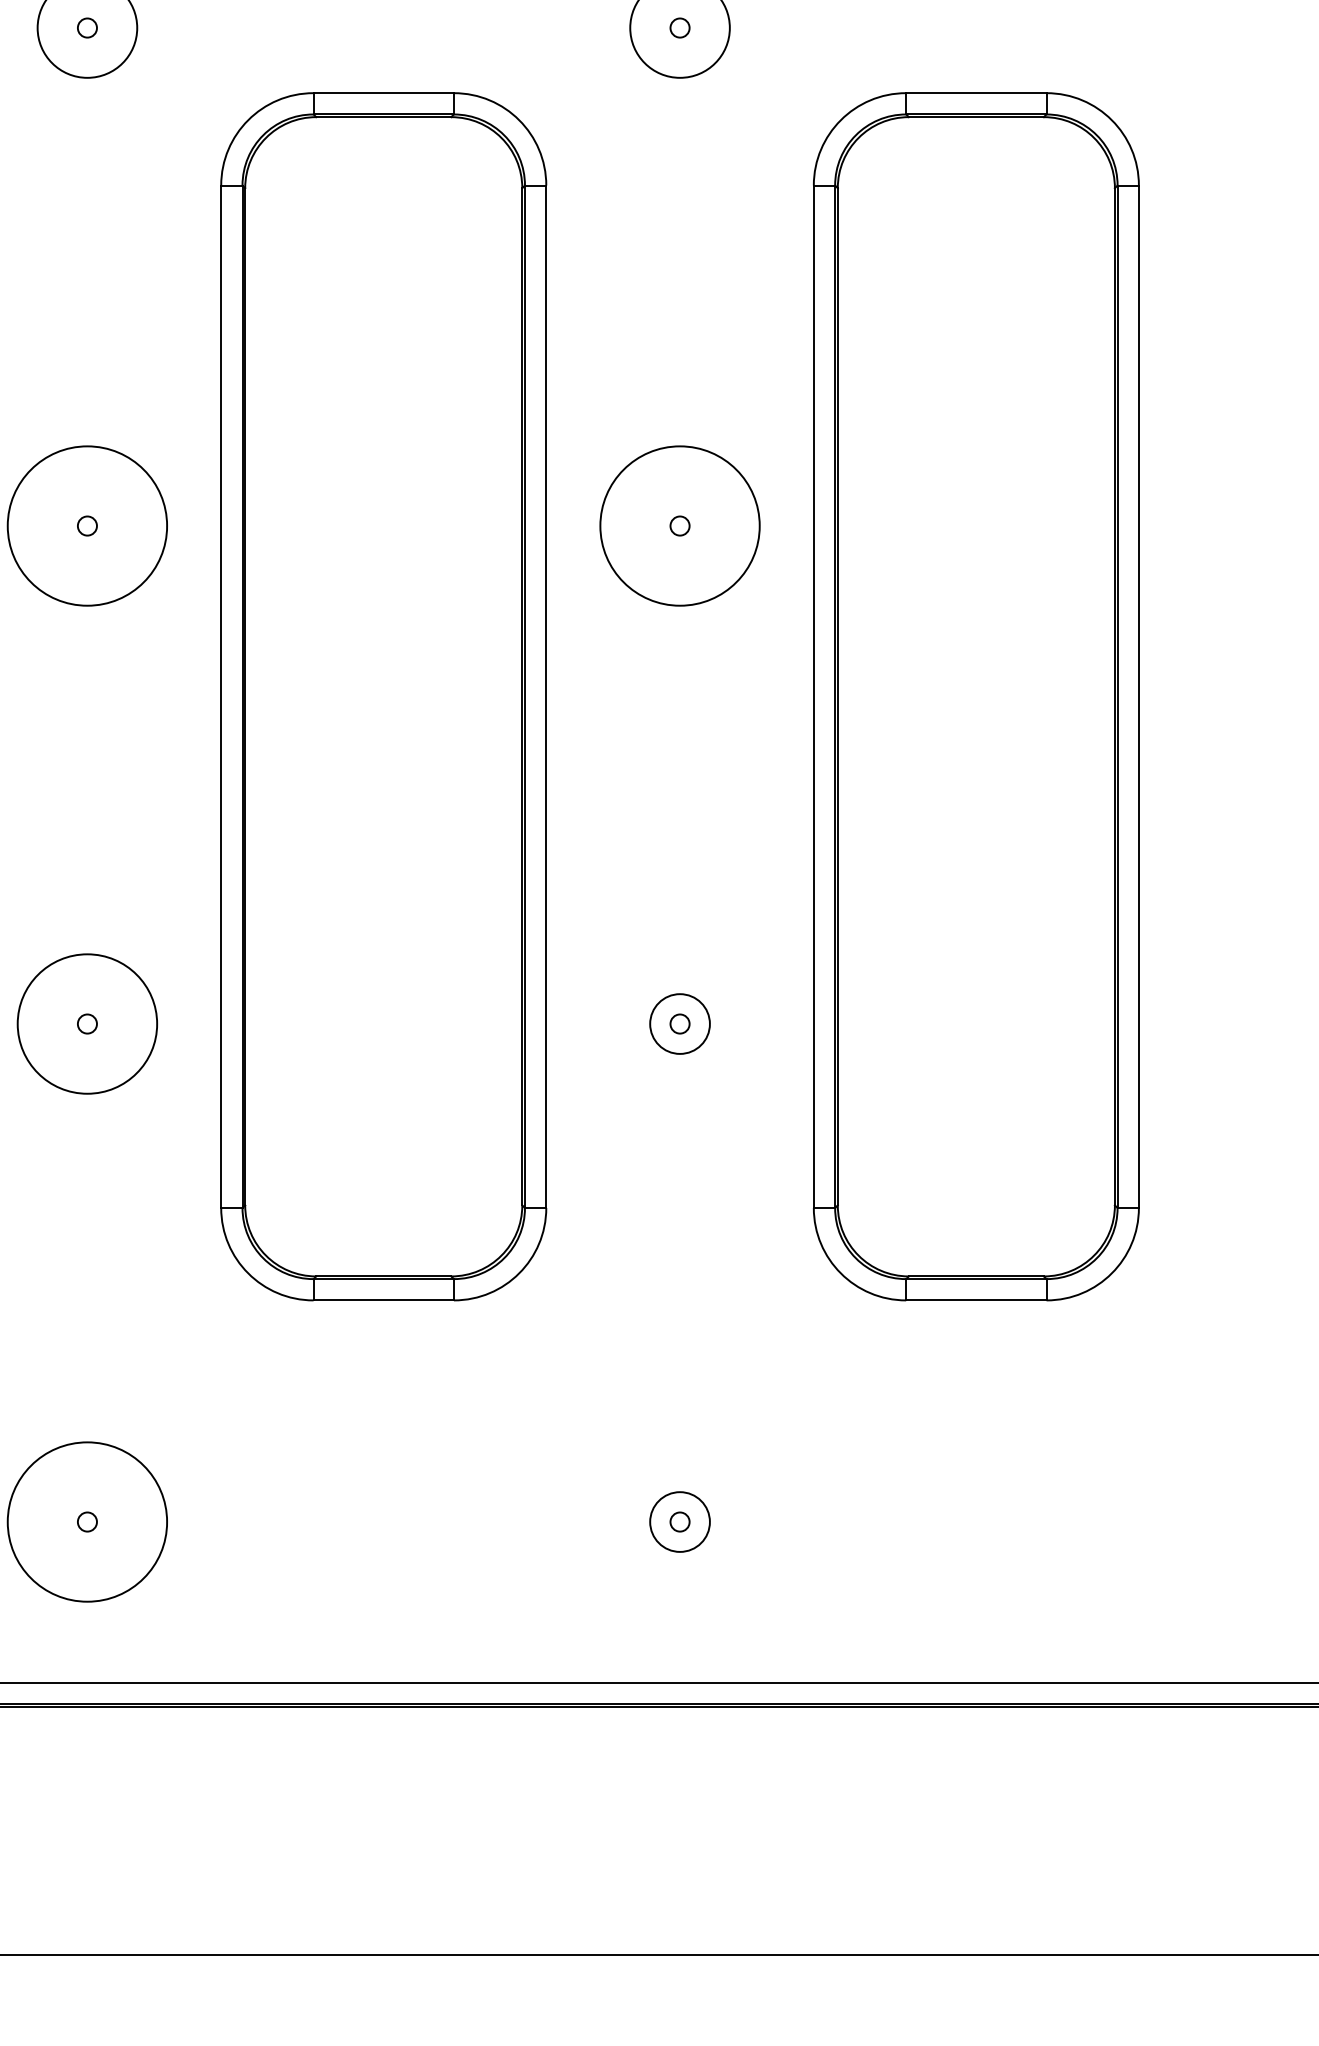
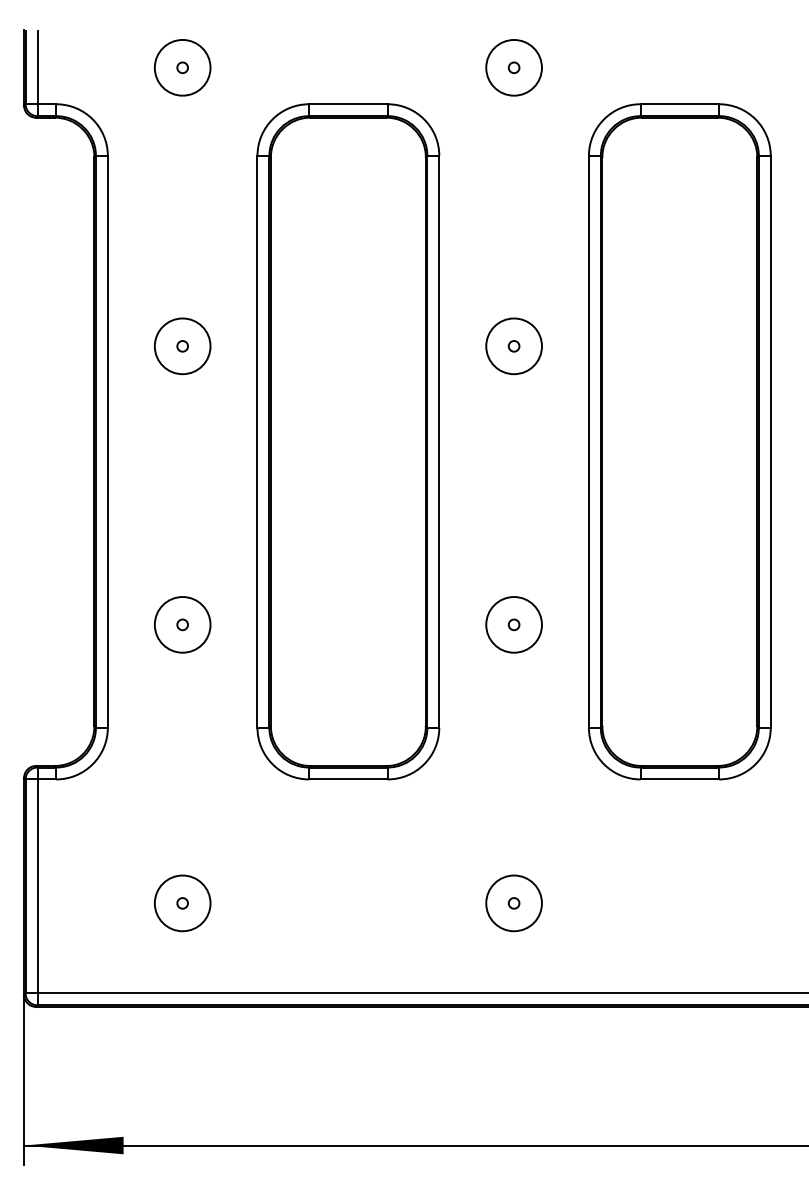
circle: (87, 526) -> (182, 346), size x0.62
circle: (678, 526) -> (513, 346), size x0.62
circle: (87, 1023) -> (182, 624), size x0.71
circle: (678, 1023) -> (513, 624), size x1.67
circle: (87, 1522) -> (182, 903), size x0.62
circle: (678, 1522) -> (513, 903), size x1.67

